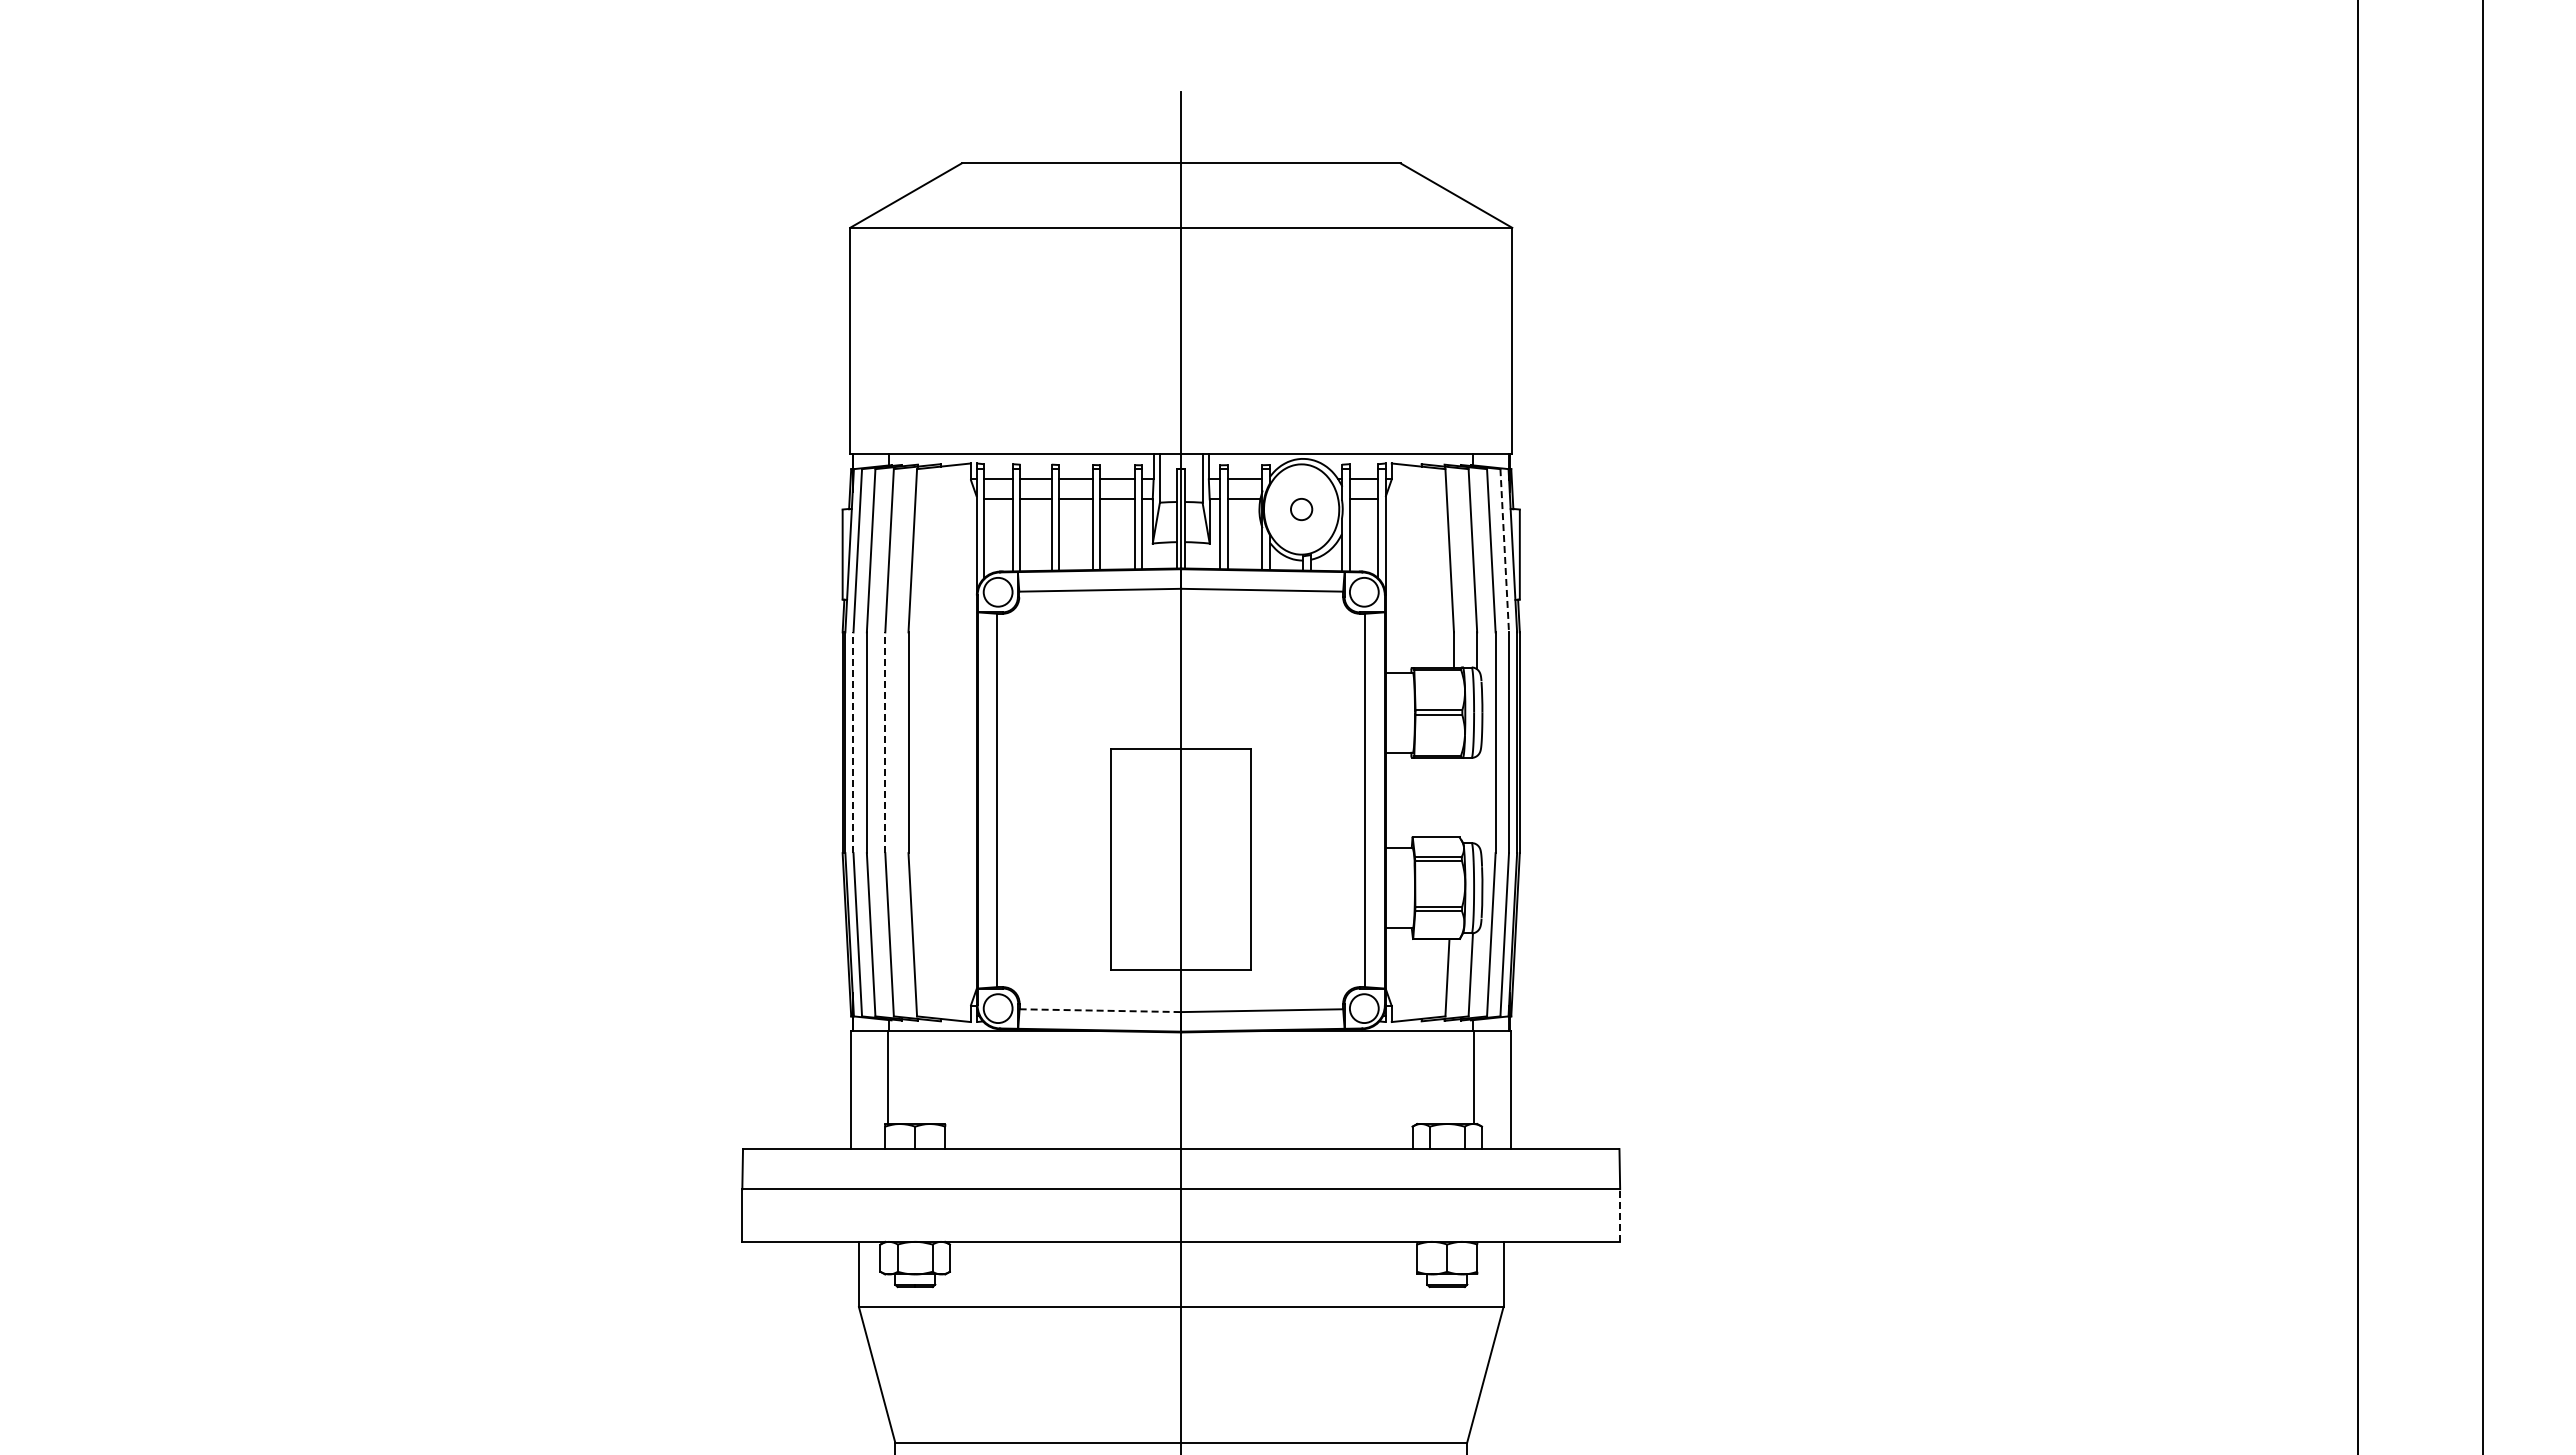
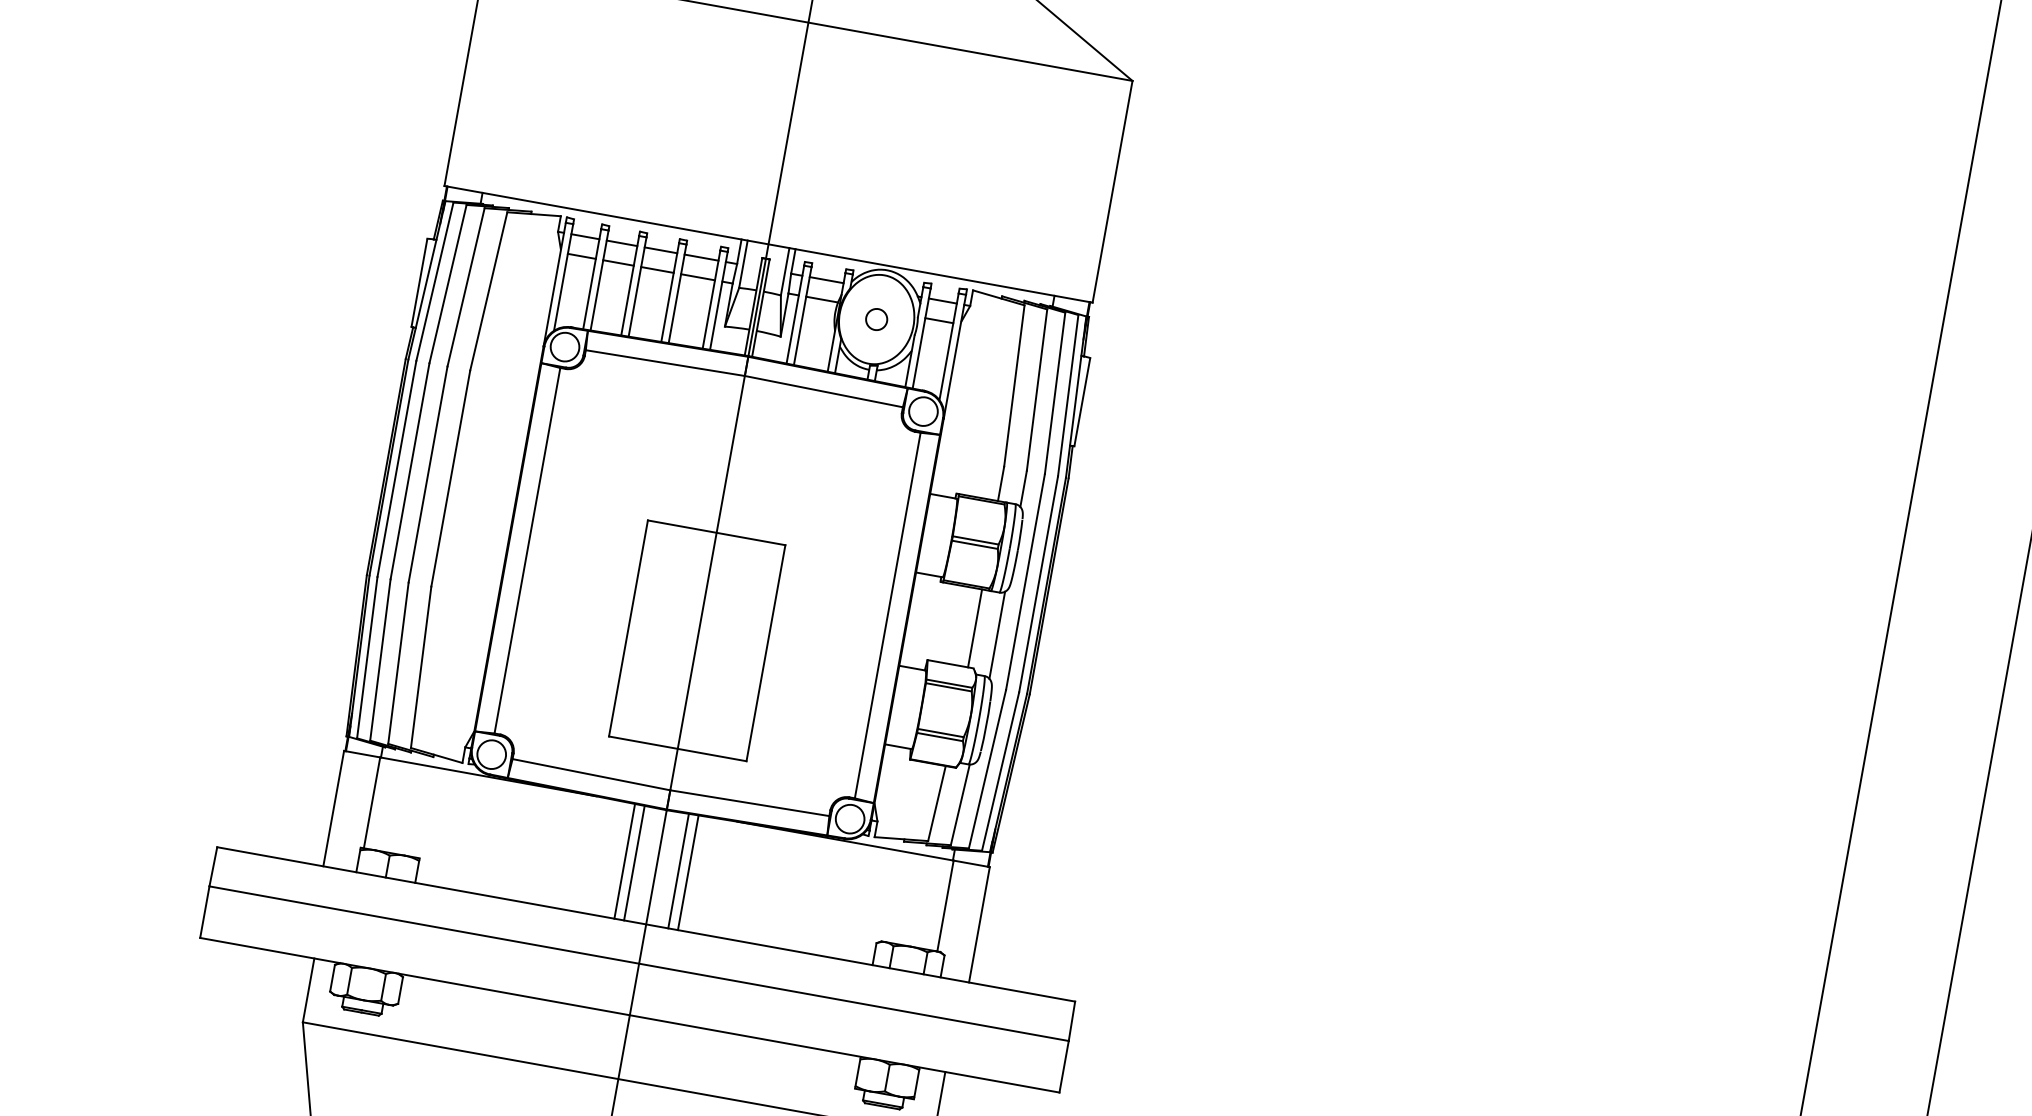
line: (1504, 550) -> (1068, 395), dashed -> solid
line: (853, 742) -> (396, 468), dashed -> solid
line: (885, 742) -> (428, 474), dashed -> solid
line: (1453, 797) -> (974, 628), added
line: (1477, 800) -> (997, 635), added
line: (1100, 1010) -> (591, 774), dashed -> solid
line: (1148, 1090) -> (624, 861), added
line: (1158, 1090) -> (634, 863), added
line: (1203, 1090) -> (678, 870), added
line: (1213, 1090) -> (688, 872), added
line: (1620, 1215) -> (1064, 1066), dashed -> solid

